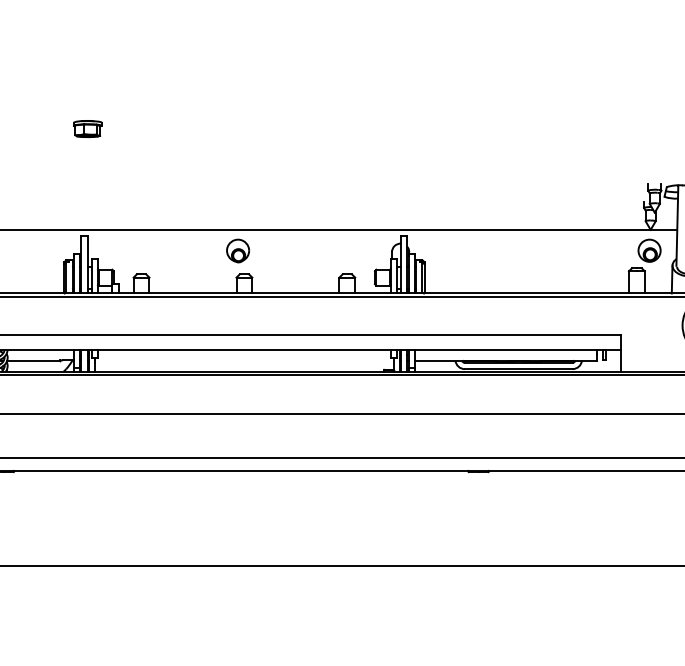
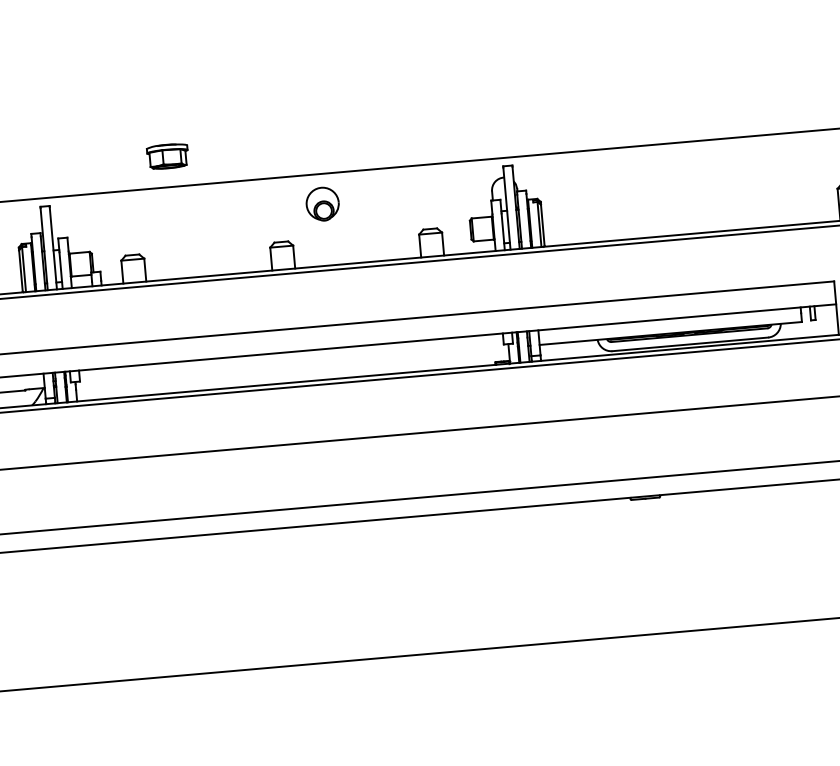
part: (87, 128) -> (167, 155), moved
part: (238, 250) -> (323, 203), moved

